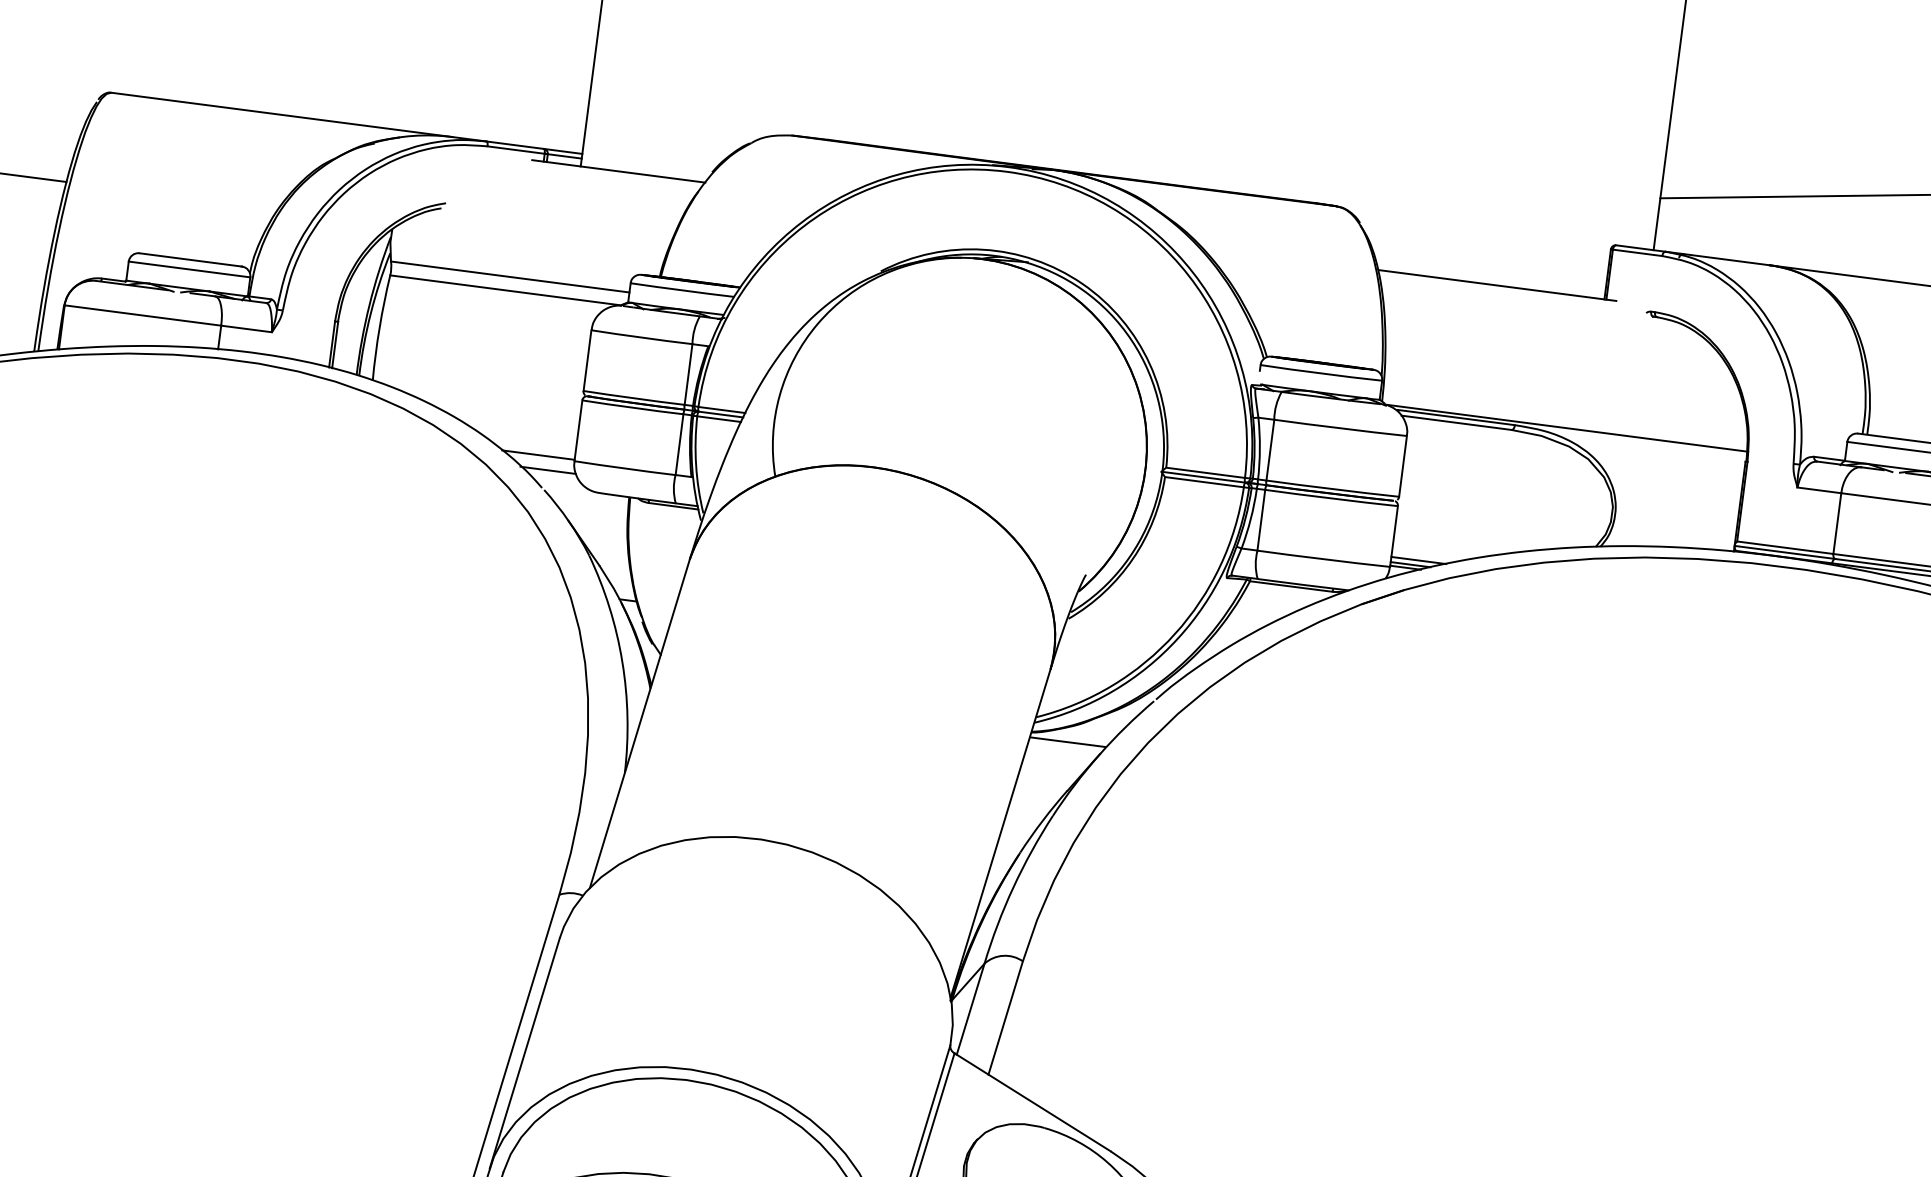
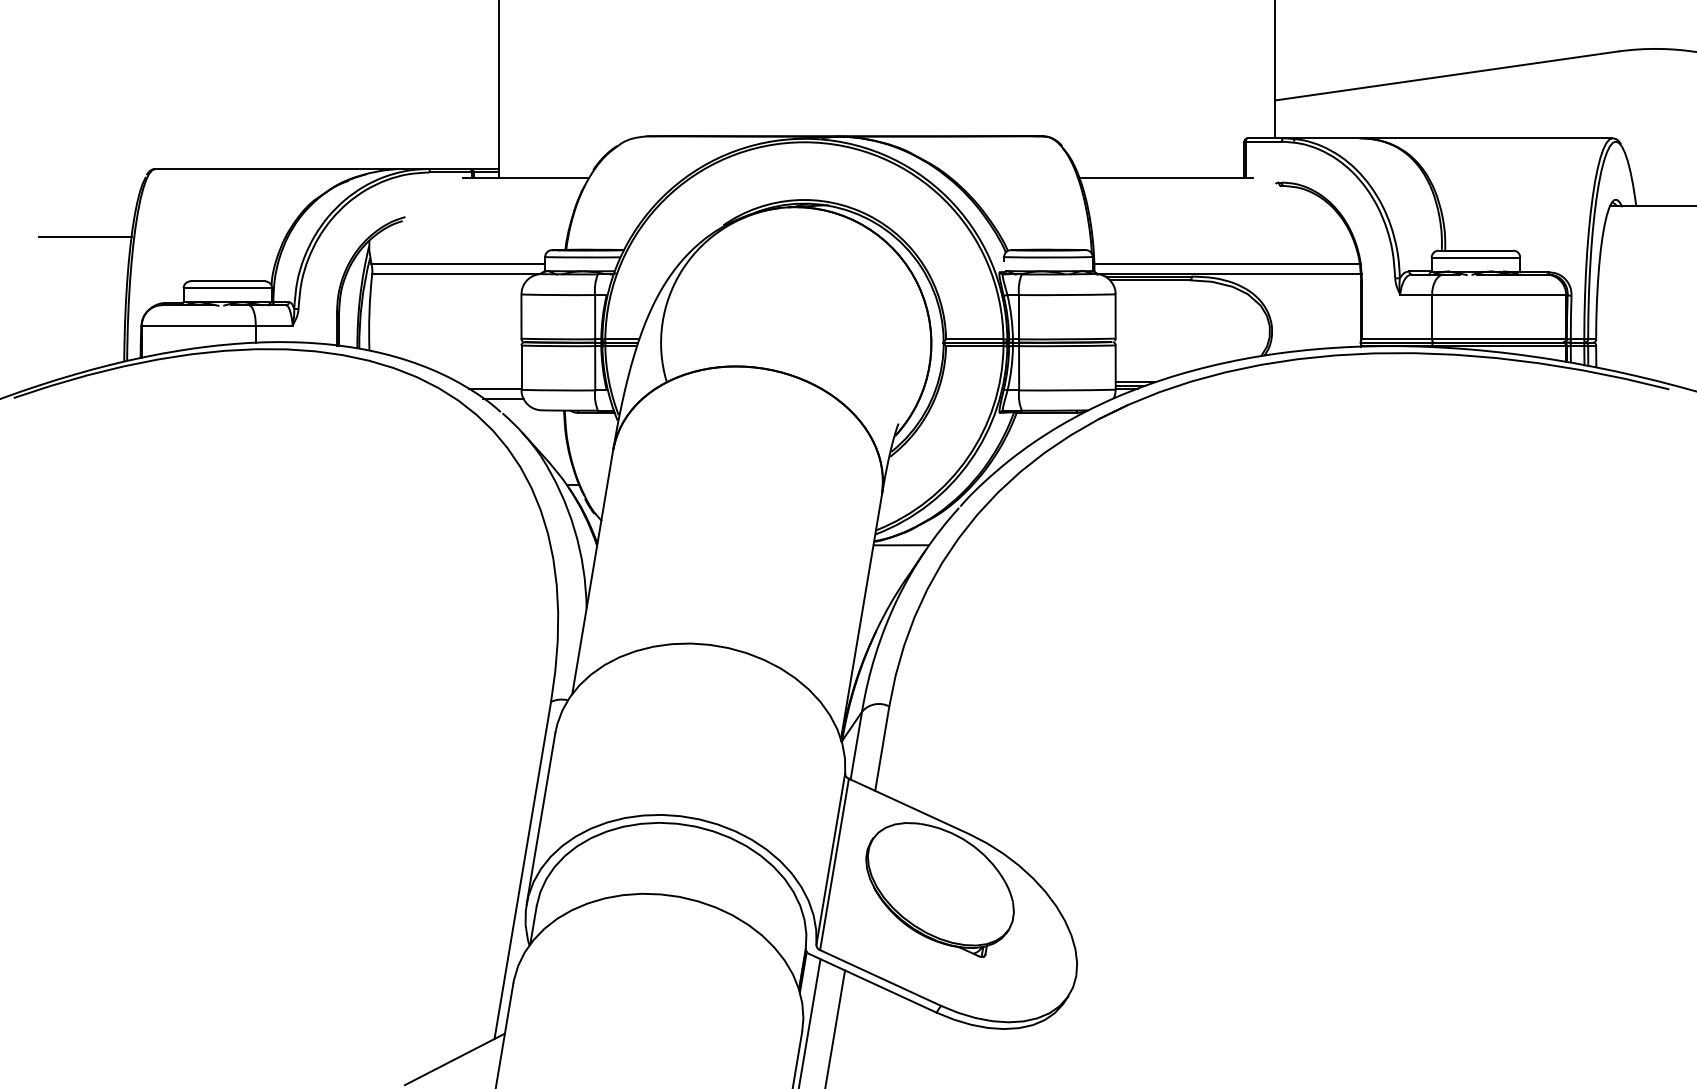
line: (1566, 413) -> (1227, 263), added

